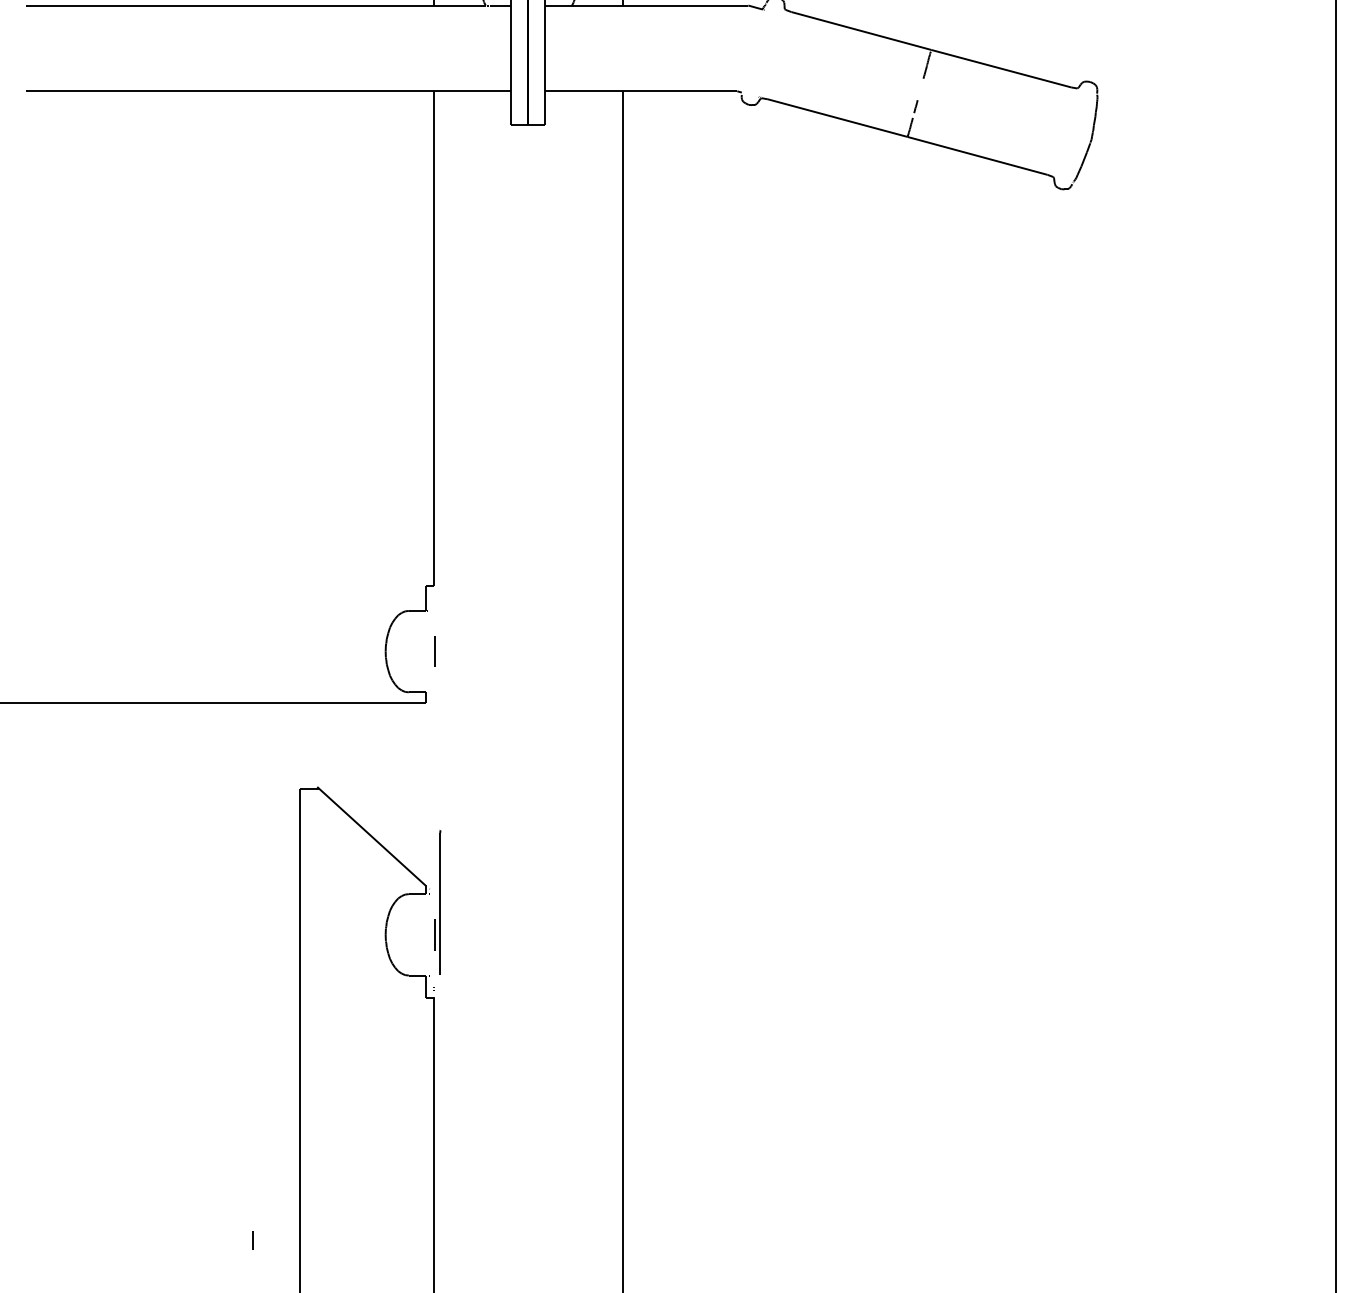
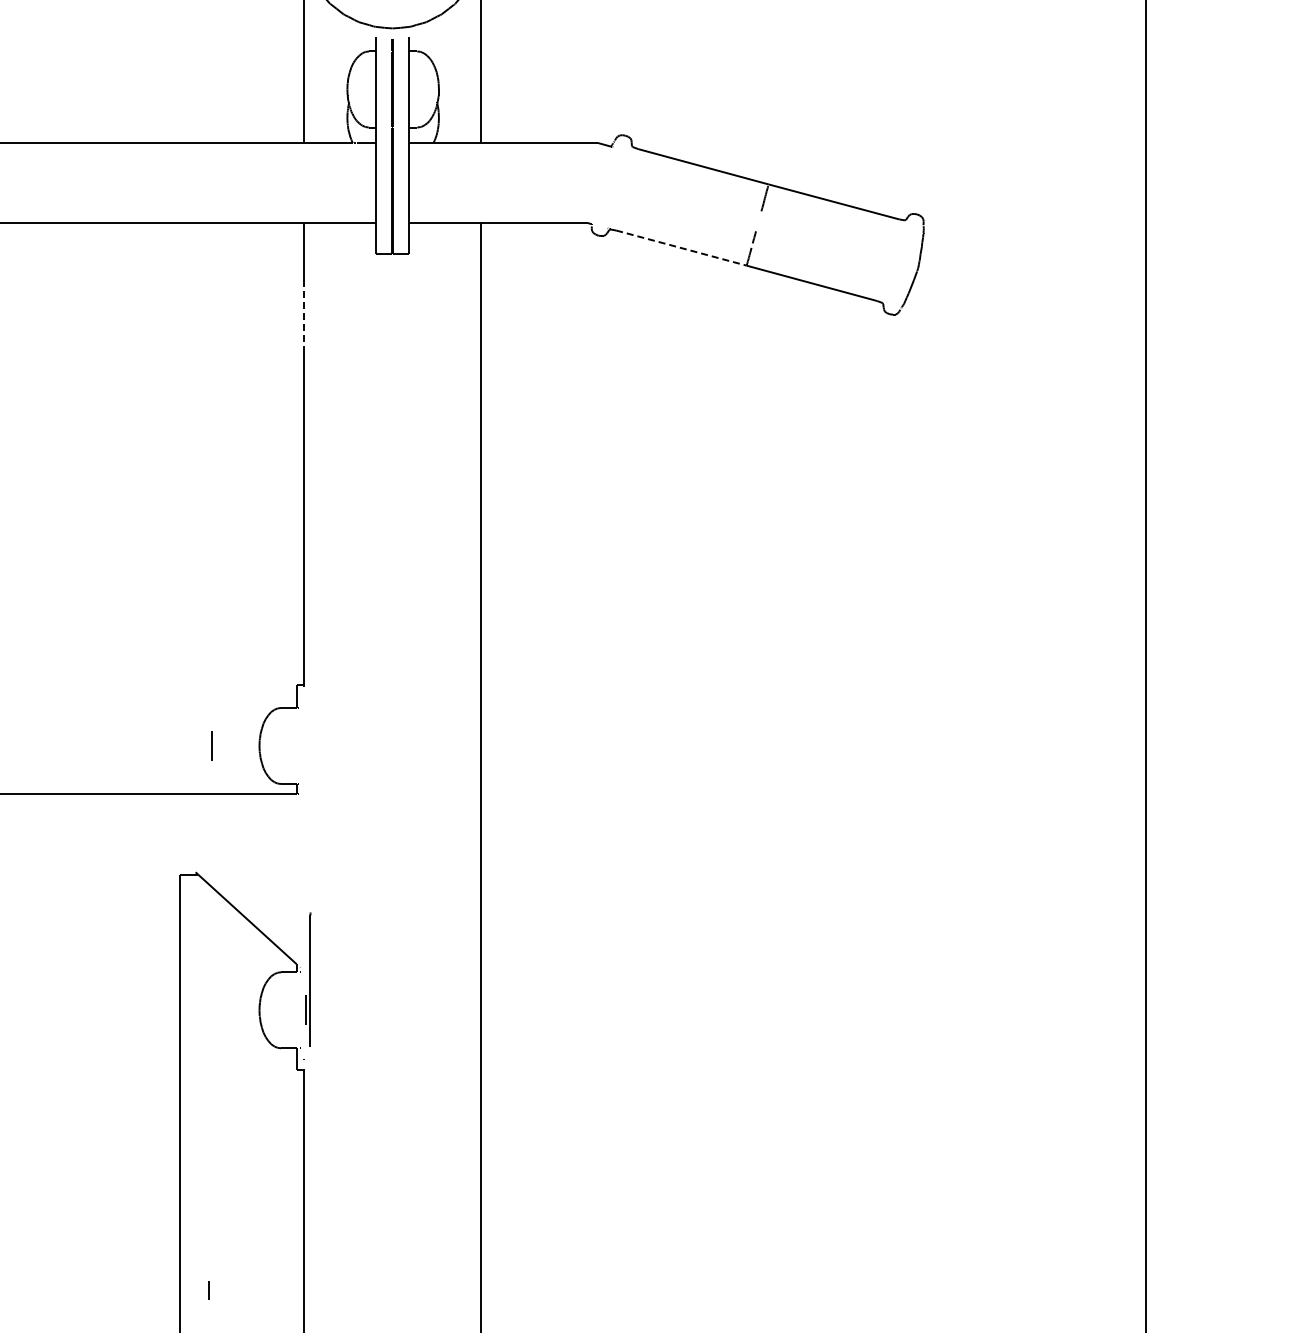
line: (837, 118) -> (681, 248), solid -> dashed
line: (433, 192) -> (304, 317), solid -> dashed
line: (434, 651) -> (211, 745), moved
line: (252, 1240) -> (208, 1290), moved

